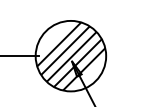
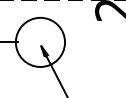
hatch: (71, 56) -> (40, 42), removed

